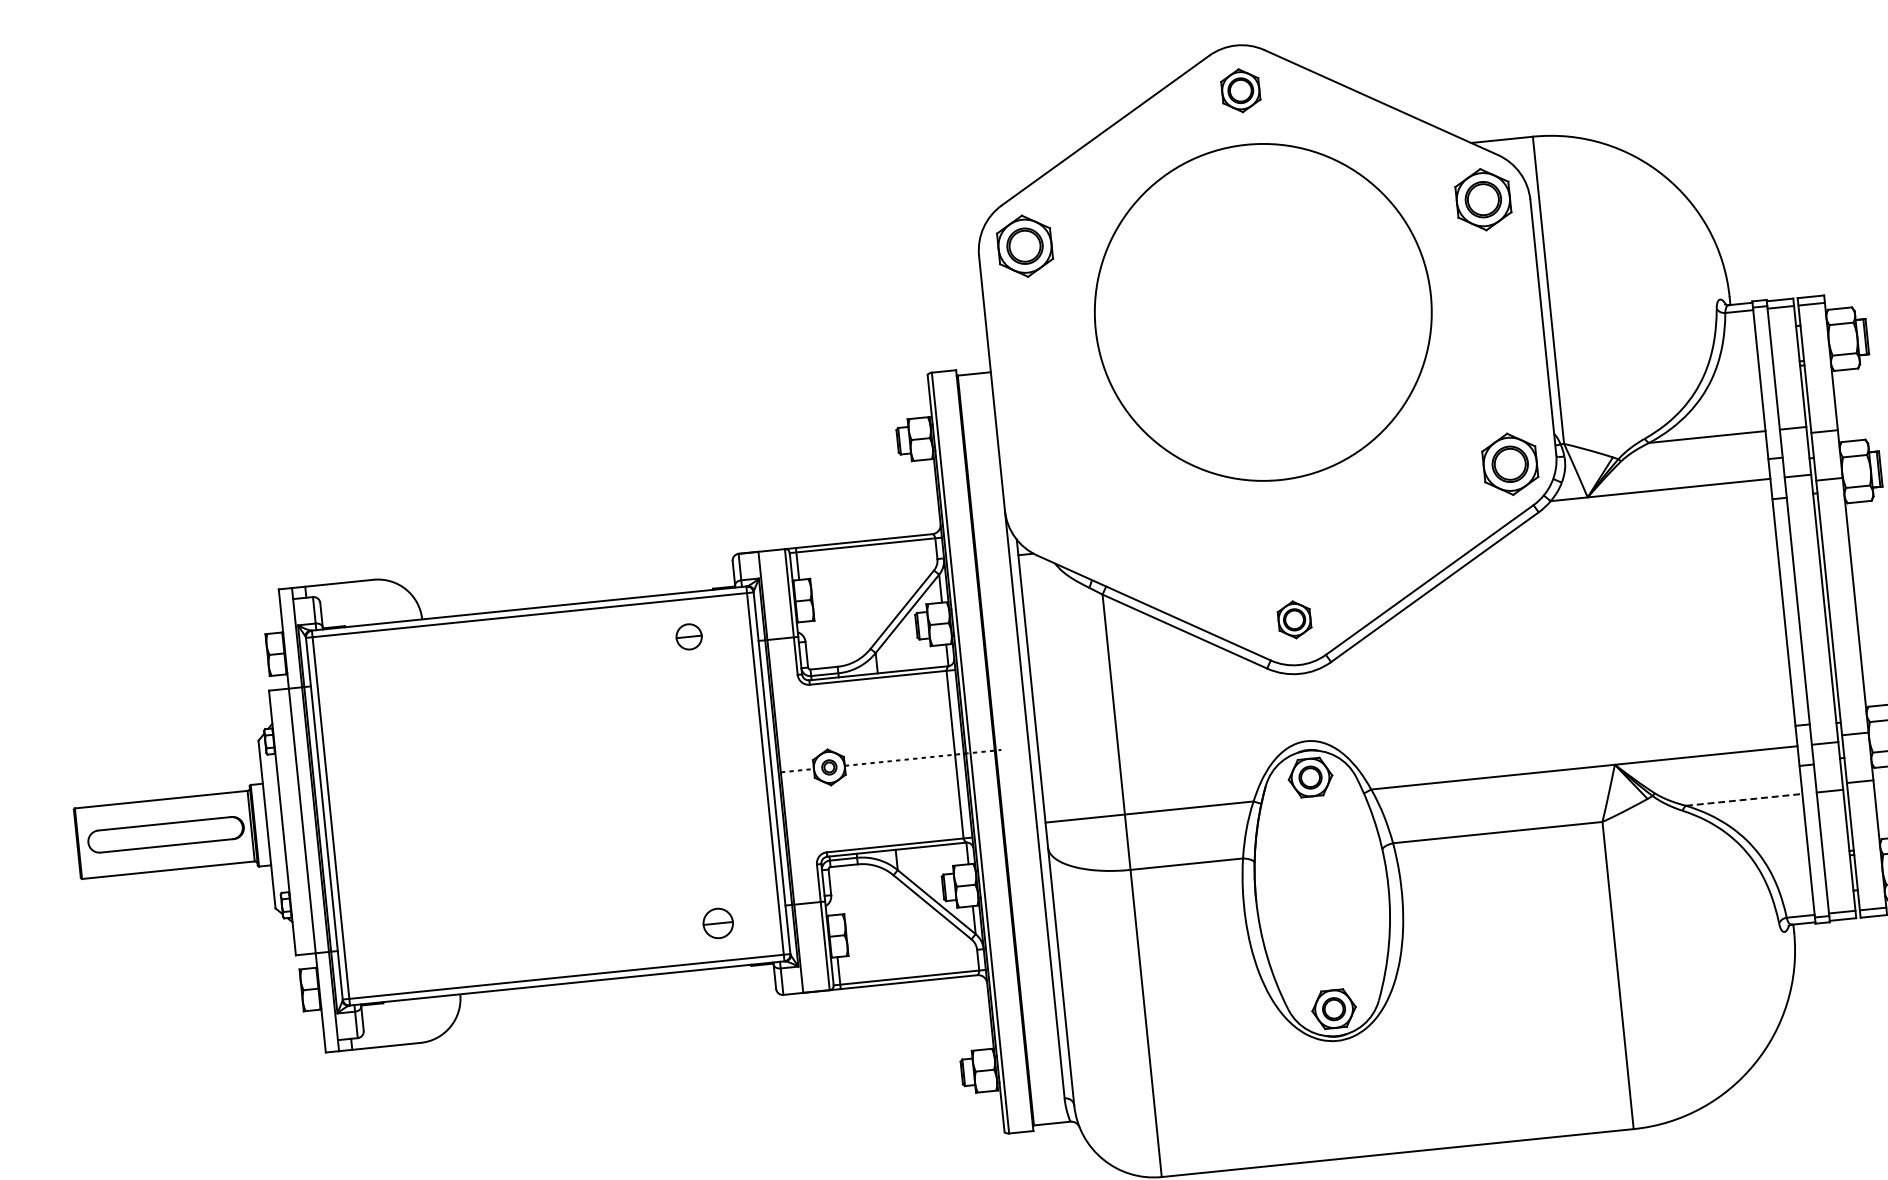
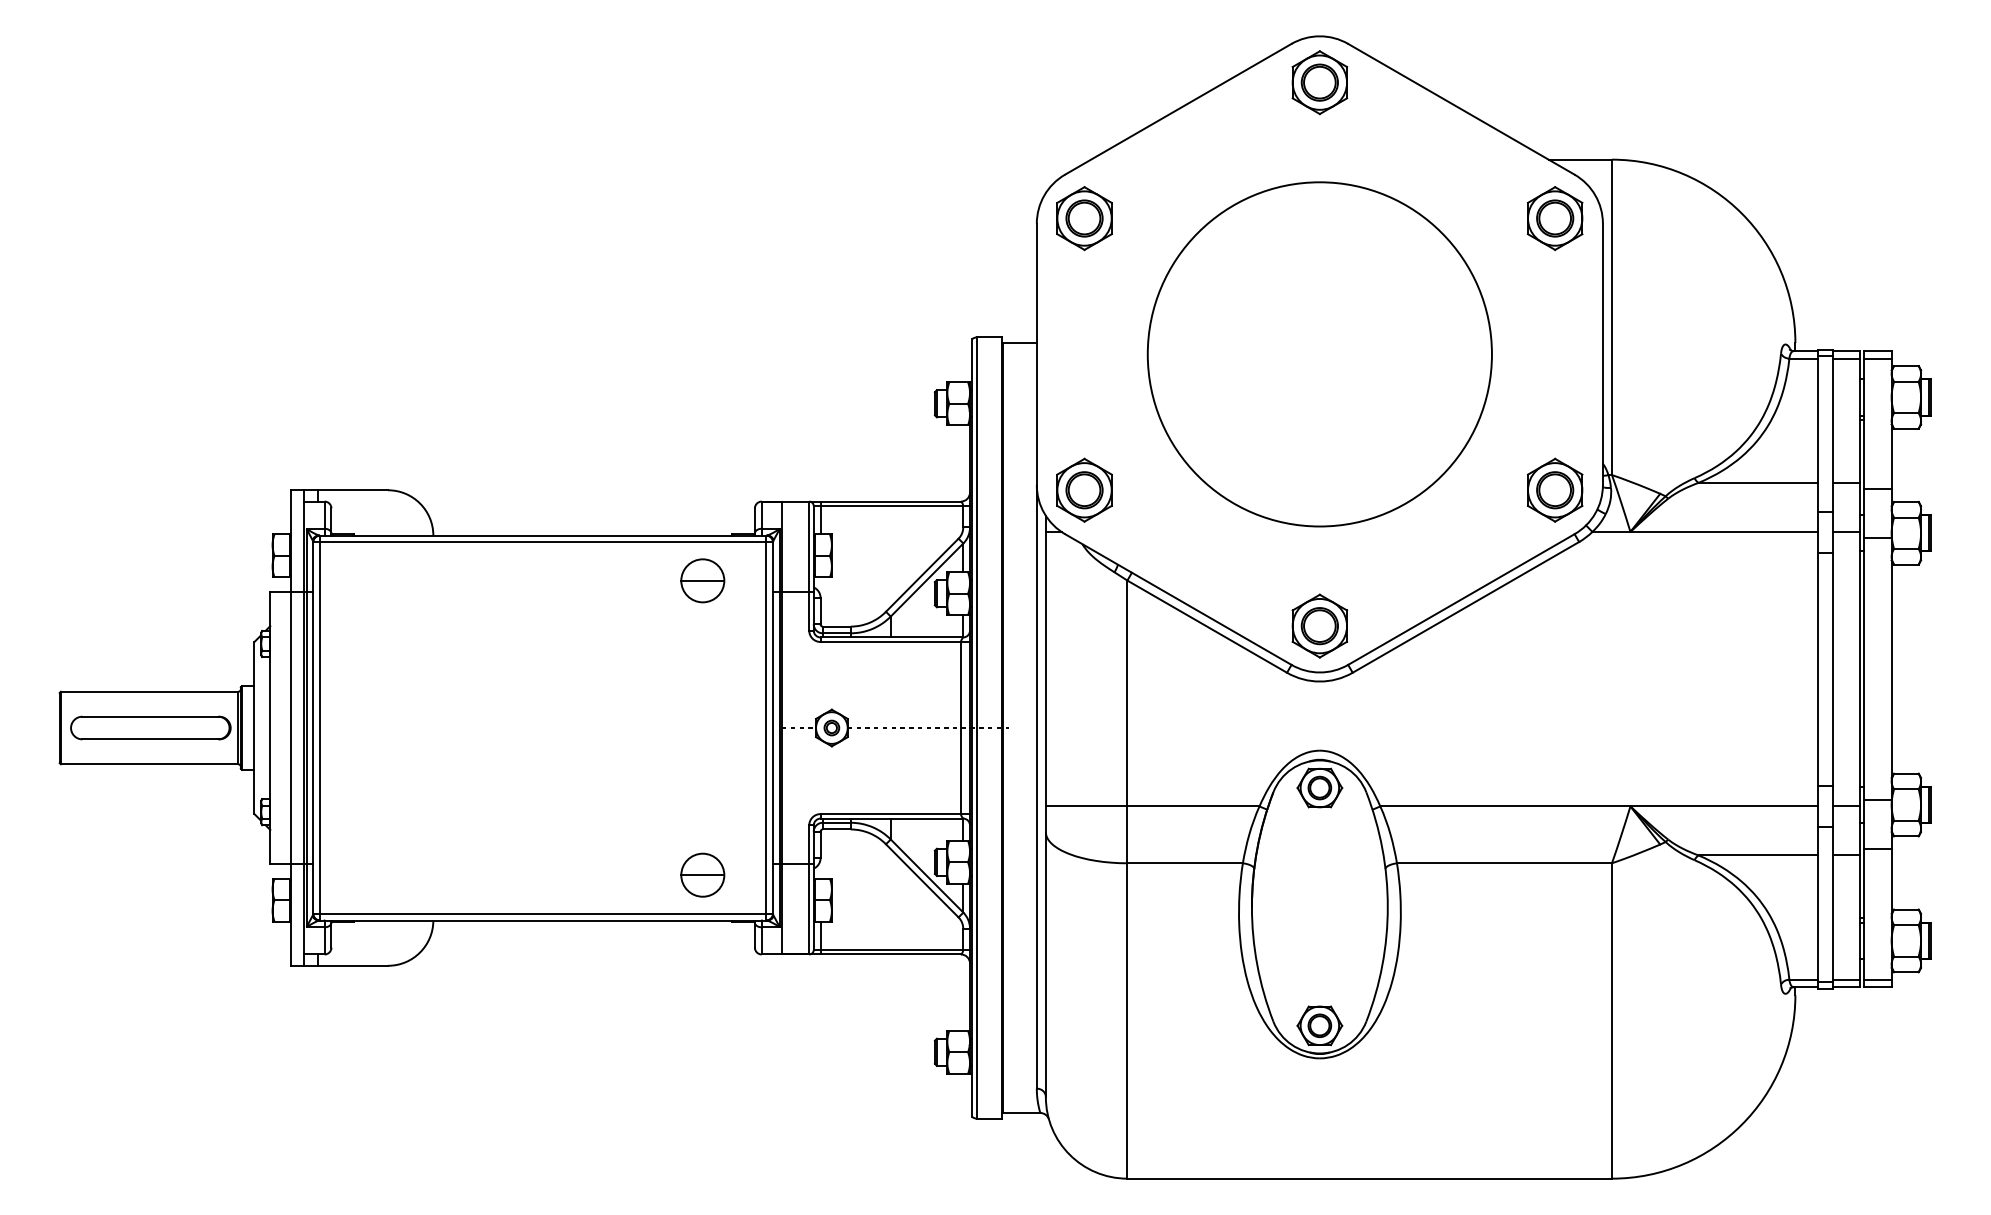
part: (1240, 90) -> (1319, 82), size x1.43
circle: (1262, 312) -> (1319, 354), moved
part: (1051, 510) -> (1084, 489), added
part: (1294, 619) -> (1319, 625), size x1.67
part: (688, 636) -> (702, 580), size x1.67
line: (1744, 799) -> (1758, 855), dashed -> solid
part: (717, 922) -> (702, 874), size x1.43

